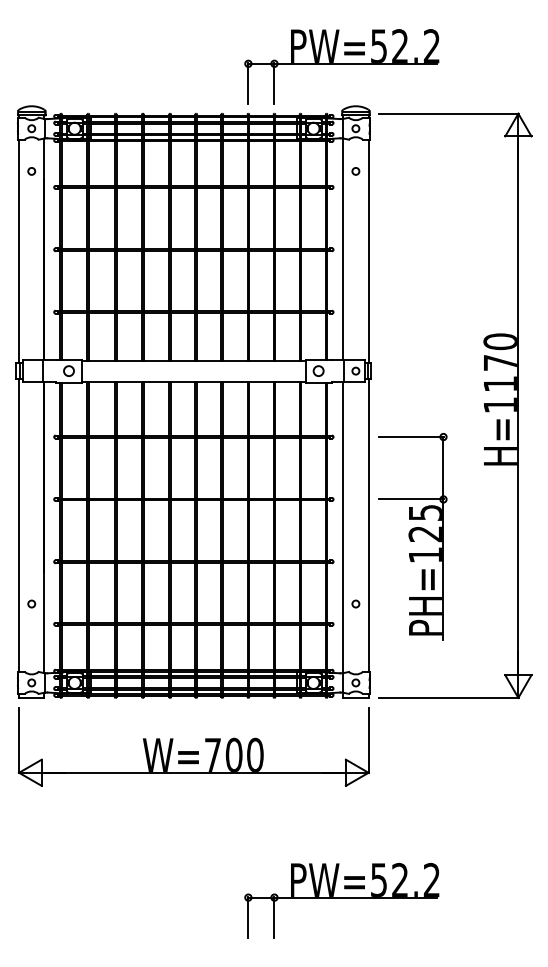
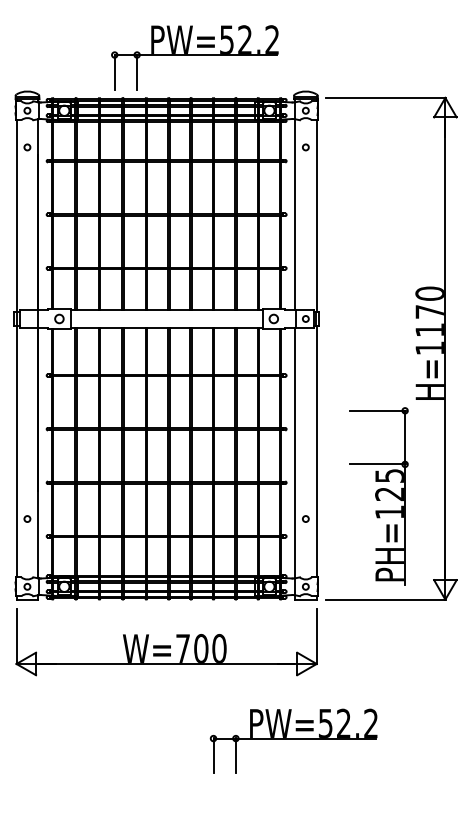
part: (341, 66) -> (194, 57), moved
part: (412, 536) -> (378, 496), moved
part: (341, 900) -> (293, 741), moved

